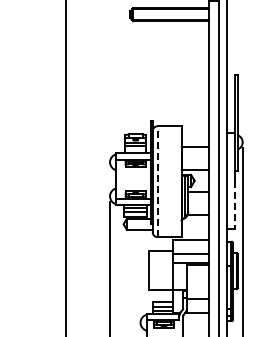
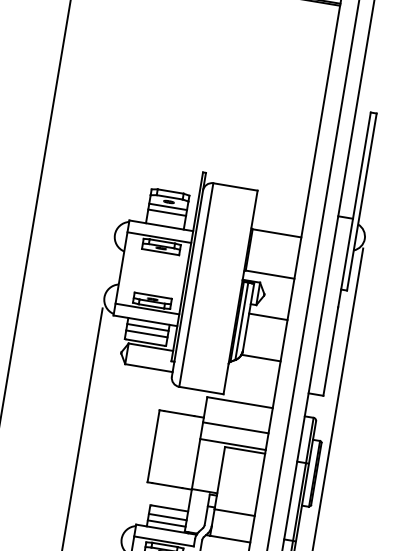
line: (157, 181) -> (196, 284), dashed -> solid
line: (234, 205) -> (330, 352), dashed -> solid

